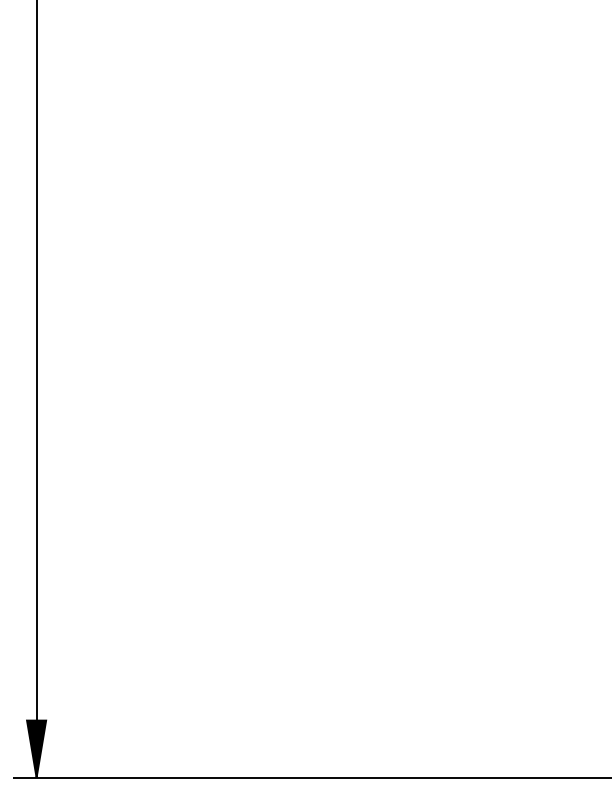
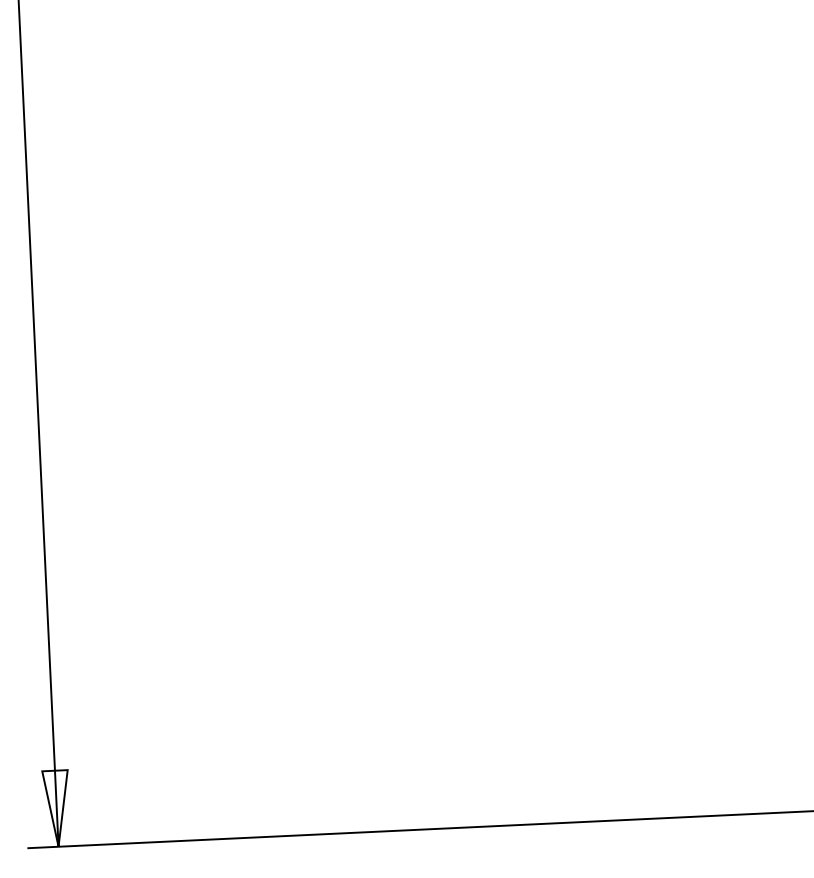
fill: (36, 748) -> (56, 807), removed

